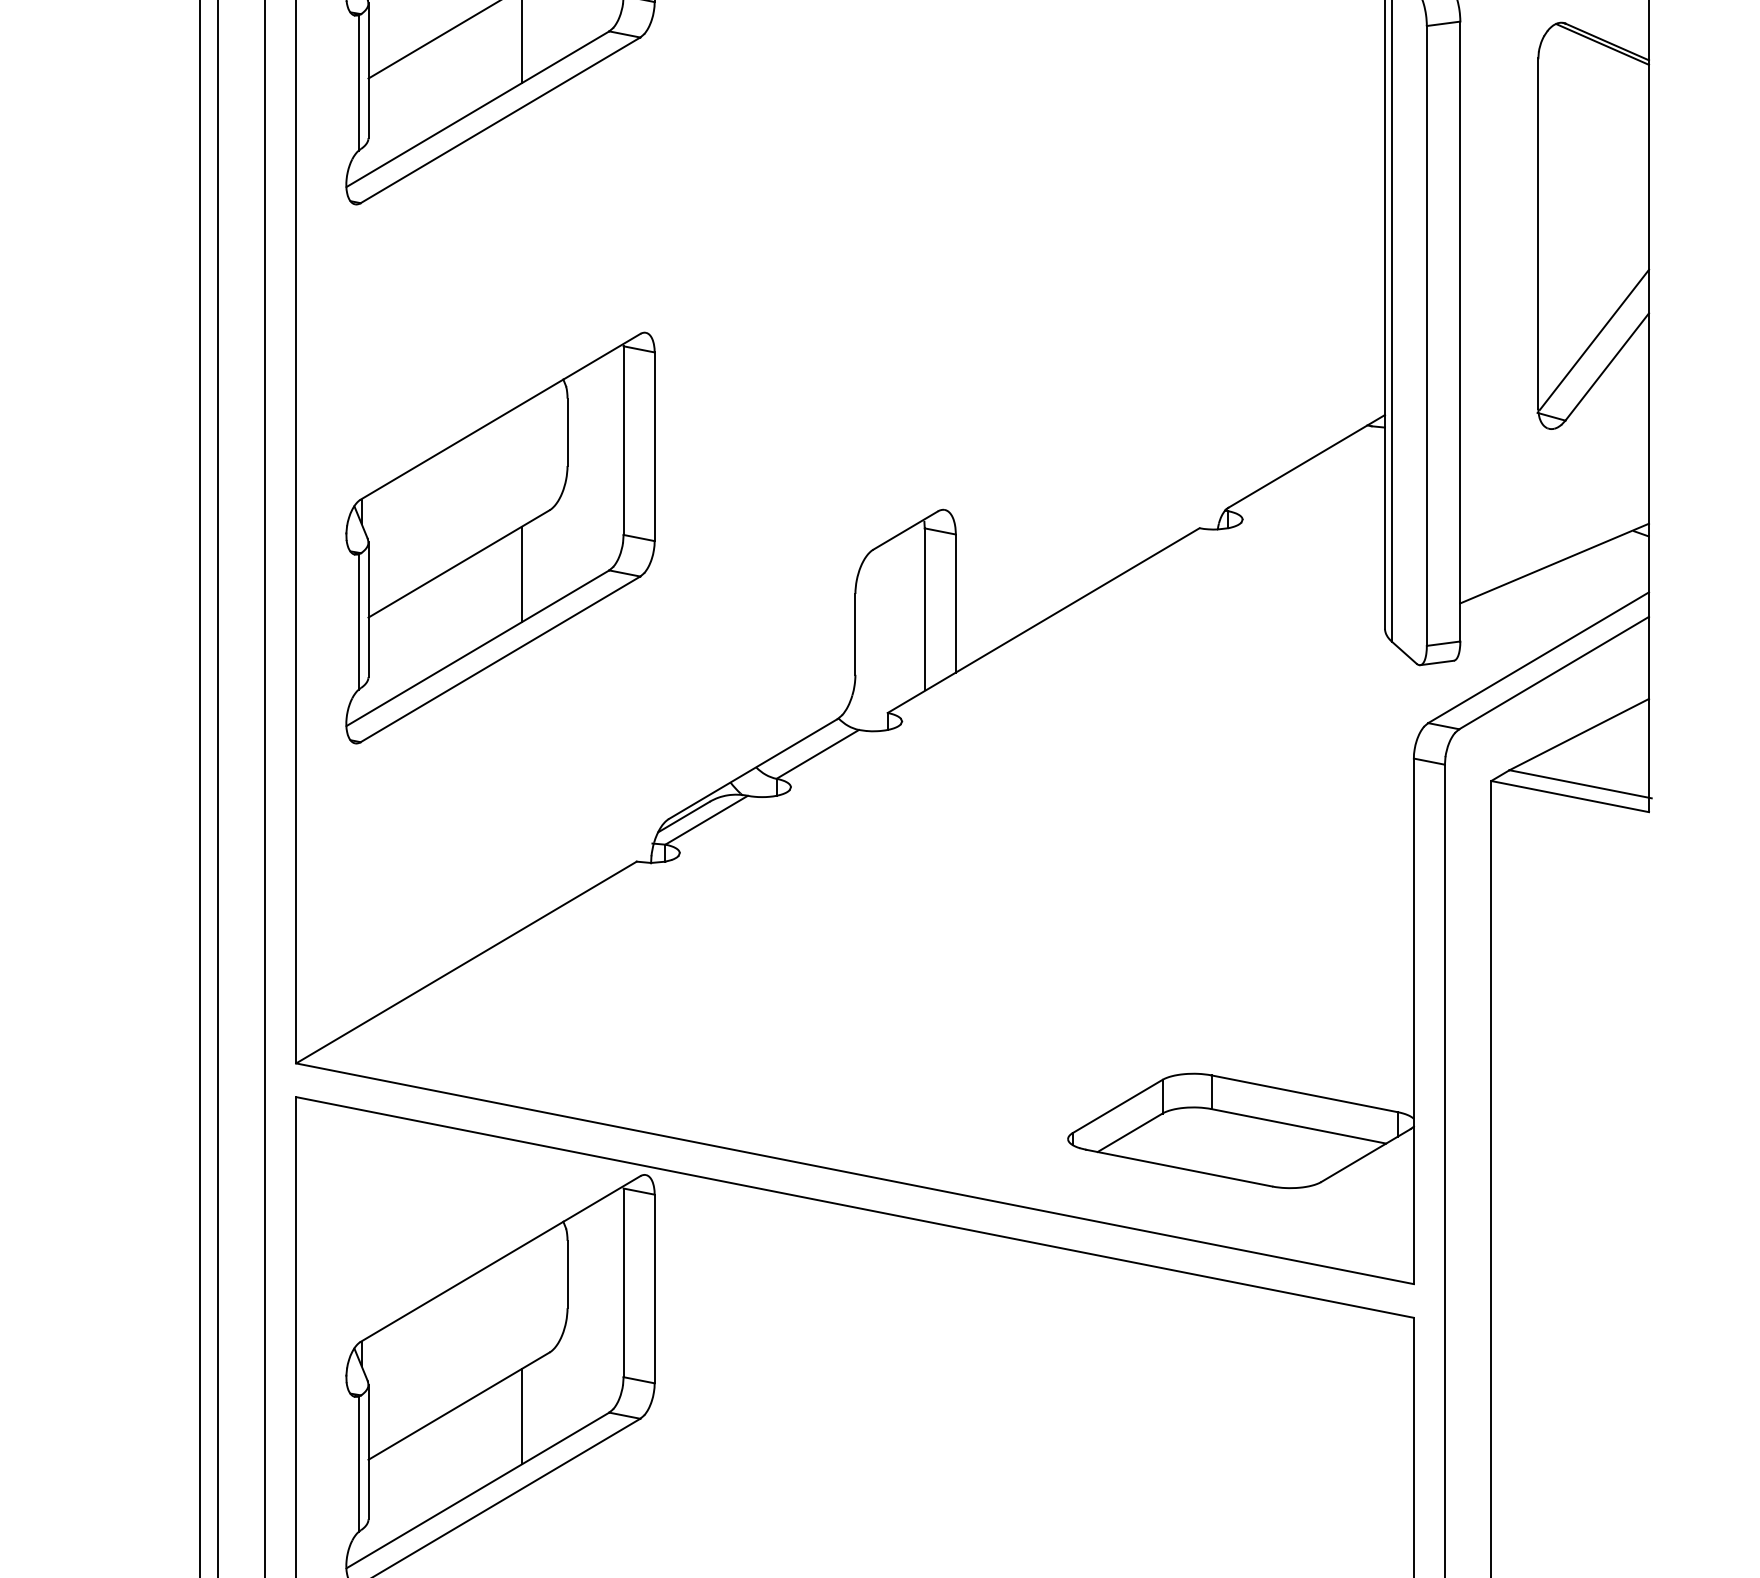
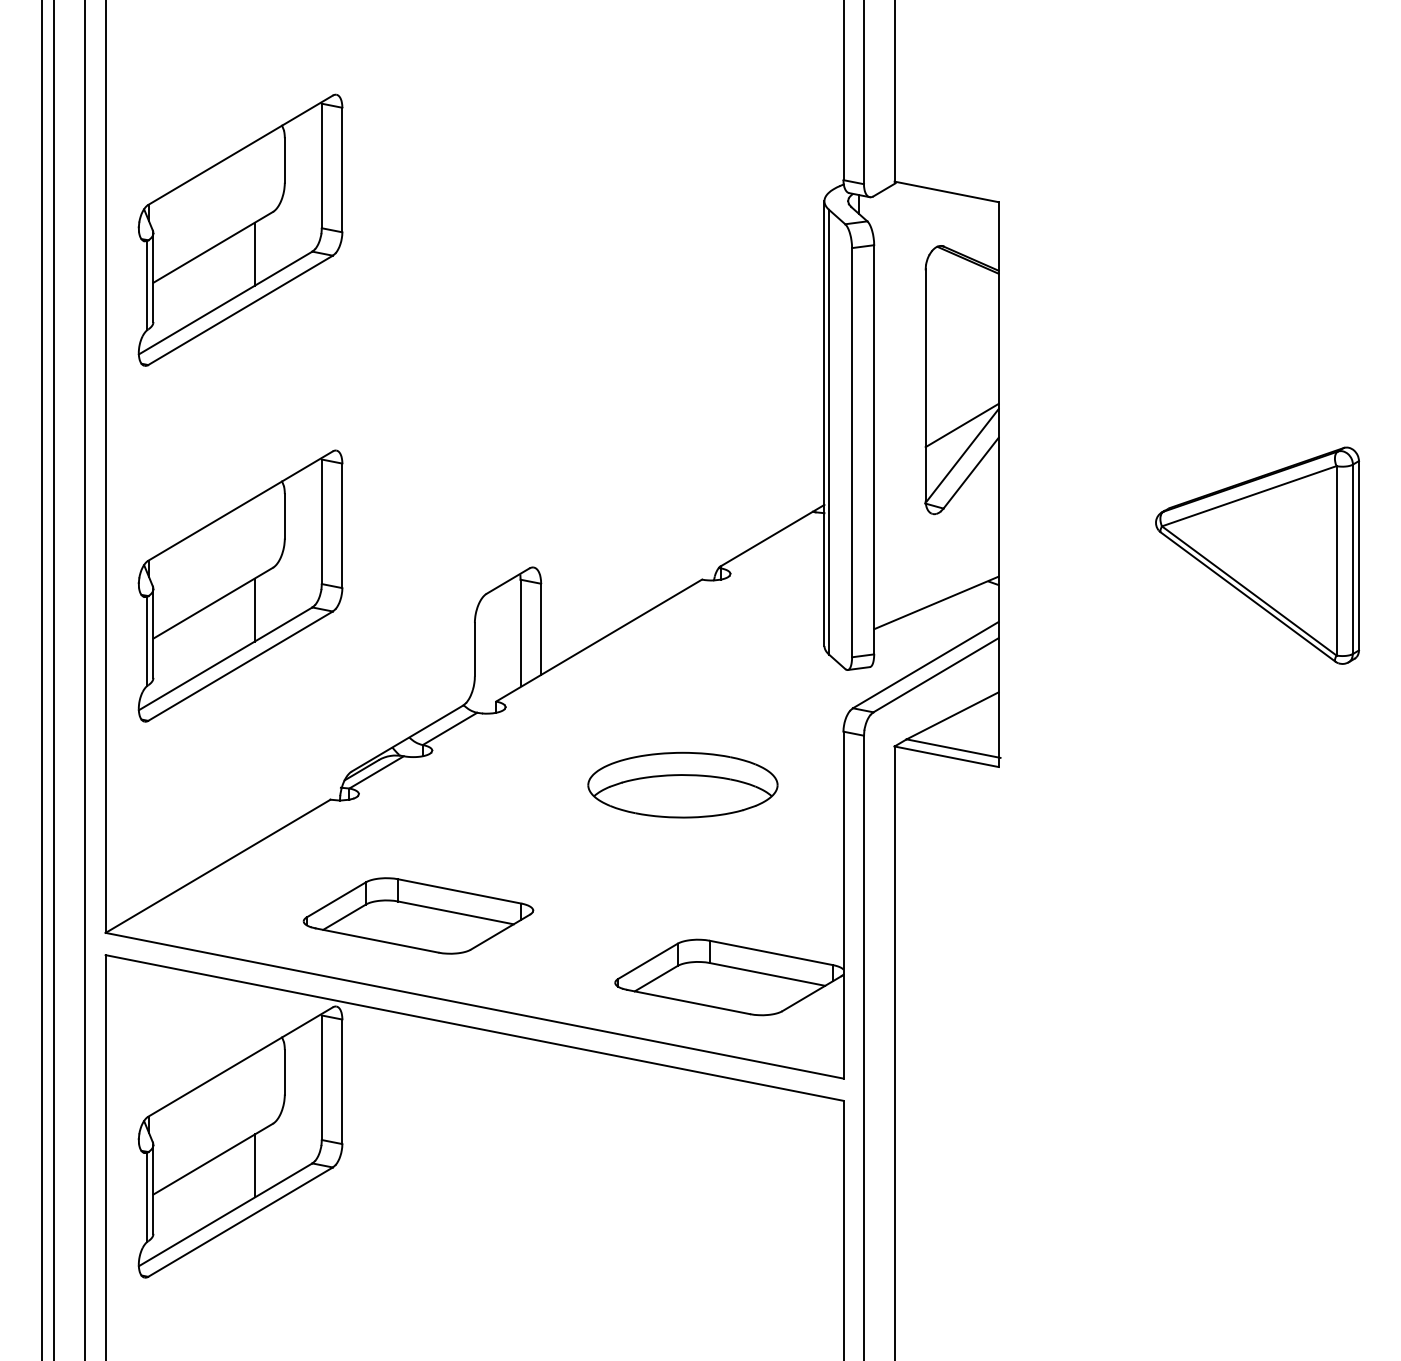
line: (1592, 294) -> (961, 425), added
part: (1169, 838) -> (682, 784), added
part: (770, 1037) -> (418, 915), added

